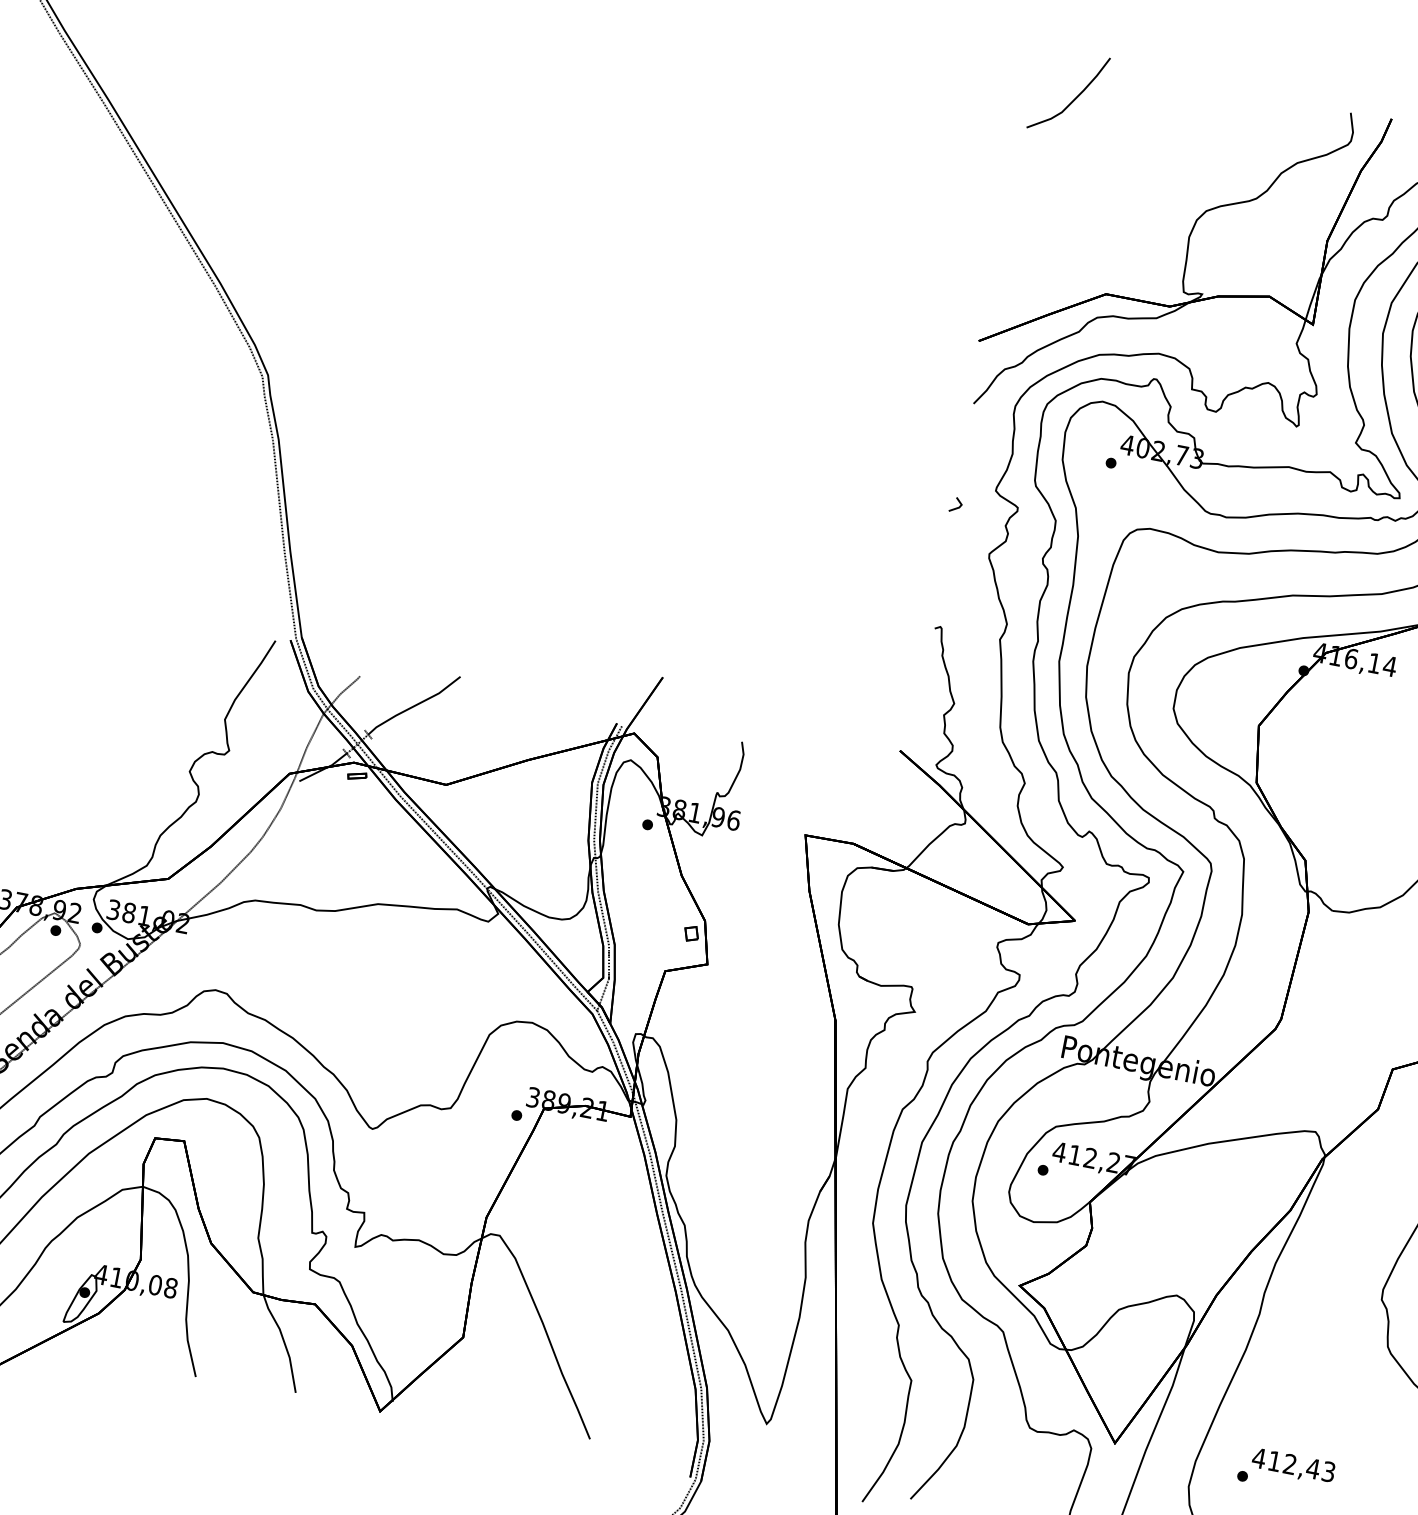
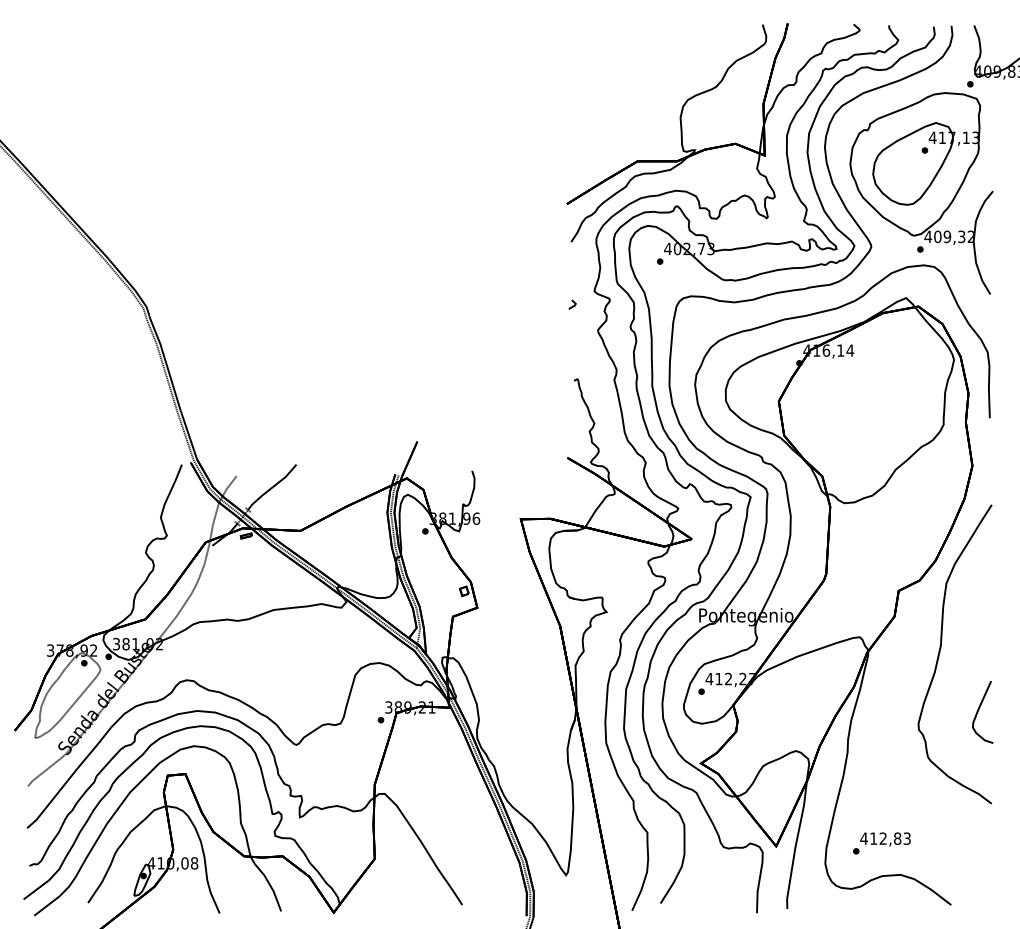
part: (1068, 92) -> (591, 45), removed
text: (1313, 1468) -> (897, 838), 412,43 -> 412,83

